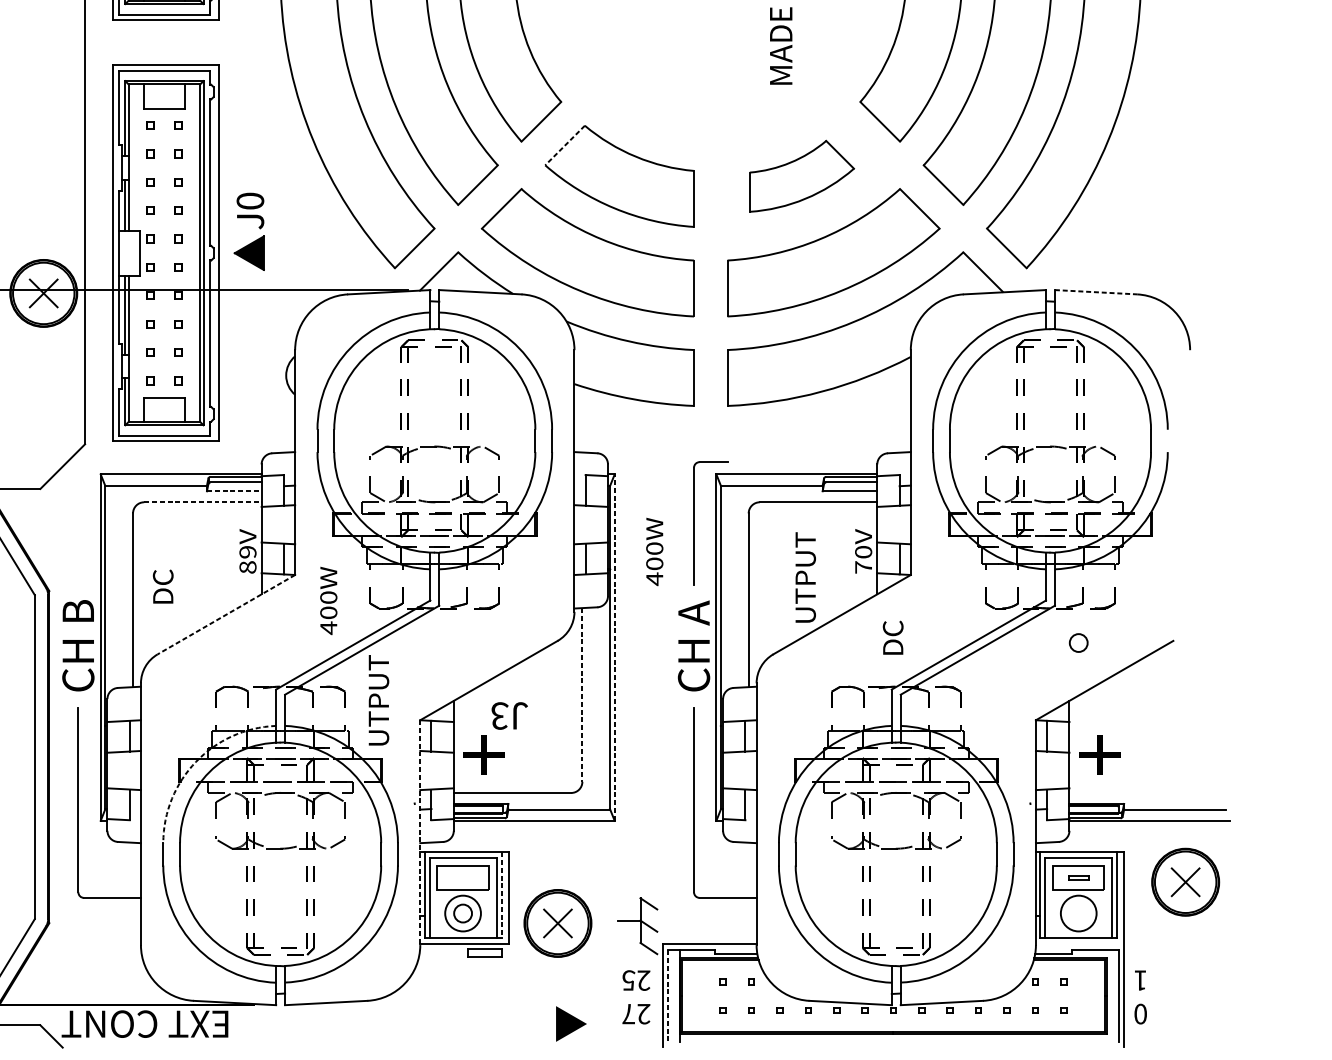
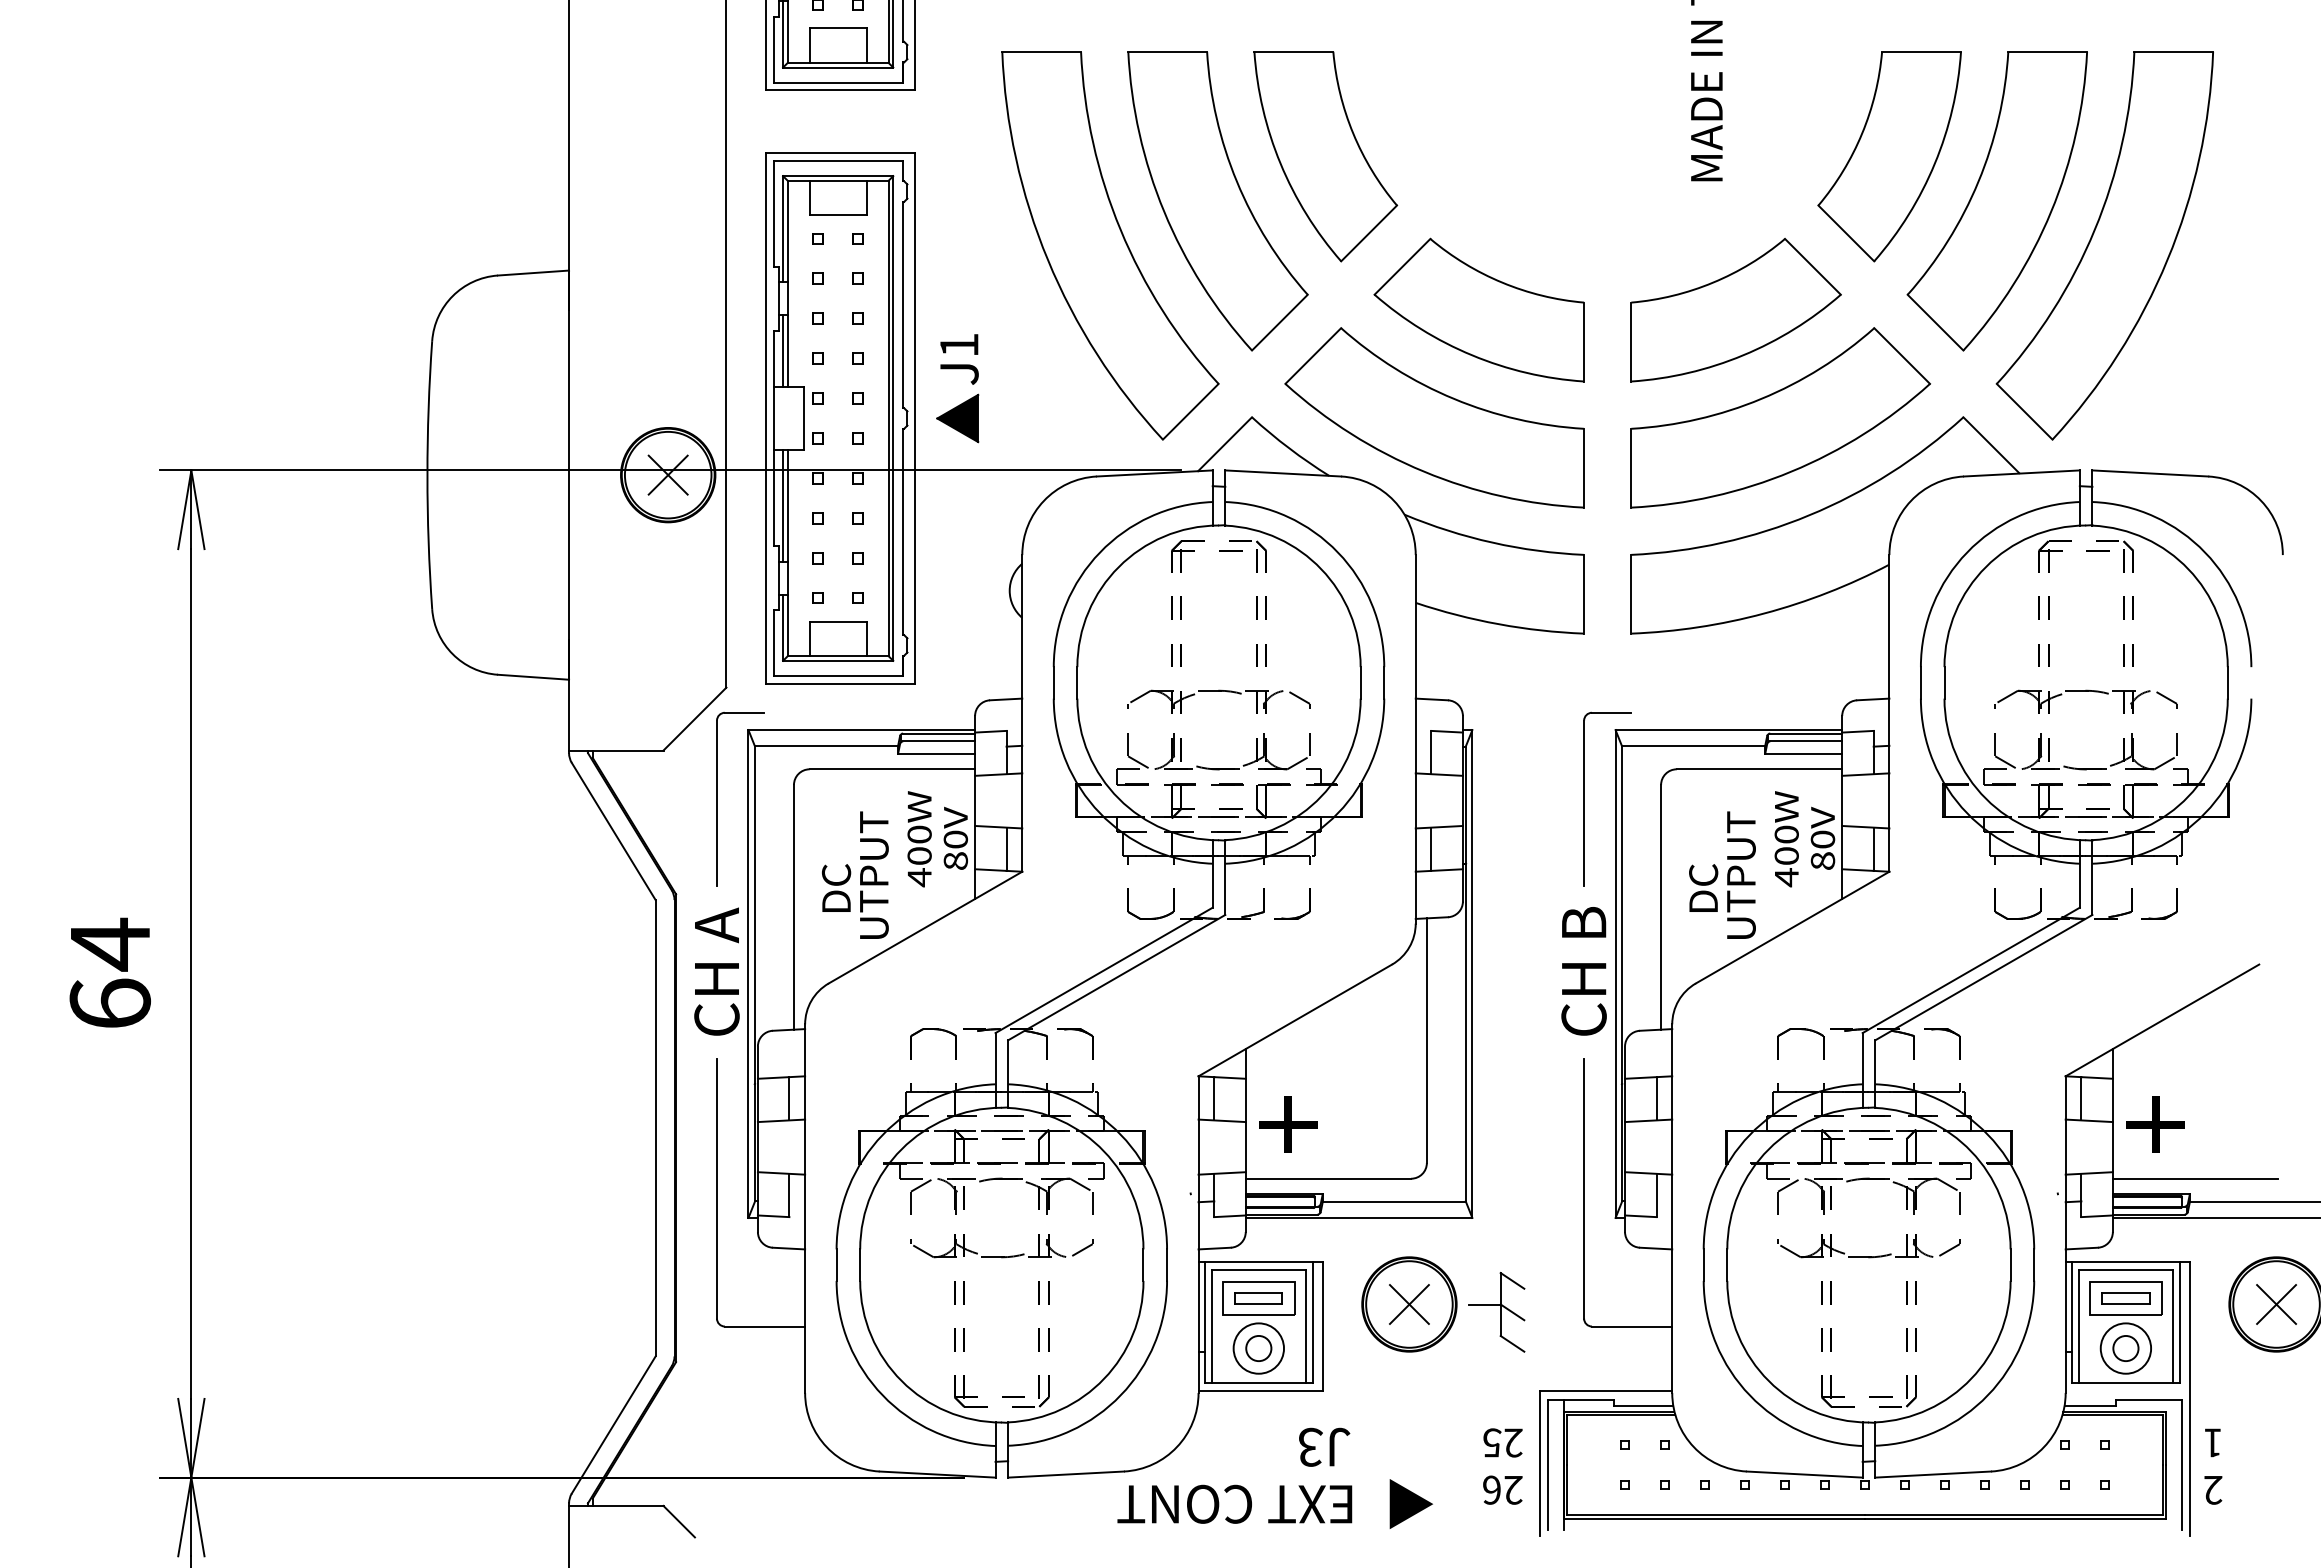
line: (565, 146) -> (1402, 267), dashed -> solid
part: (801, 176) -> (1735, 310), size x1.43
text: (249, 200) -> (958, 344), J0 -> J1
line: (1096, 292) -> (2150, 473), dashed -> solid
line: (234, 491) -> (937, 753), dashed -> solid
line: (202, 502) -> (892, 769), dashed -> solid
part: (78, 523) -> (717, 798), added
text: (247, 552) -> (955, 839), 89V -> 80V
text: (654, 552) -> (1786, 839), moved
text: (863, 567) -> (1822, 860), 70V -> 80V
text: (328, 601) -> (919, 839), moved
text: (78, 613) -> (716, 925), CH B -> CH A
text: (694, 613) -> (1584, 925), CH A -> CH B
line: (226, 614) -> (925, 927), dashed -> solid
text: (893, 637) -> (1703, 887), moved
circle: (1078, 643) -> (2125, 1348), moved
line: (614, 647) -> (1472, 974), dashed -> solid
line: (582, 695) -> (1426, 1041), dashed -> solid
text: (379, 699) -> (874, 874), moved
text: (509, 715) -> (1324, 1446), moved
arc: (195, 761) -> (882, 1134), dashed -> solid
line: (1128, 792) -> (2195, 1178), added
line: (420, 833) -> (1198, 1235), dashed -> solid
part: (1078, 878) -> (2125, 1298), size x1.67
line: (501, 895) -> (1313, 1322), dashed -> solid
part: (557, 923) -> (1409, 1304), moved
part: (637, 926) -> (1496, 1312), moved
part: (484, 953) -> (1258, 1298), moved
line: (668, 996) -> (1547, 1465), dashed -> solid
text: (628, 1013) -> (1491, 1489), 27 -> 26
text: (1140, 1013) -> (2213, 1489), 0 -> 2
text: (144, 1023) -> (1234, 1503), moved

